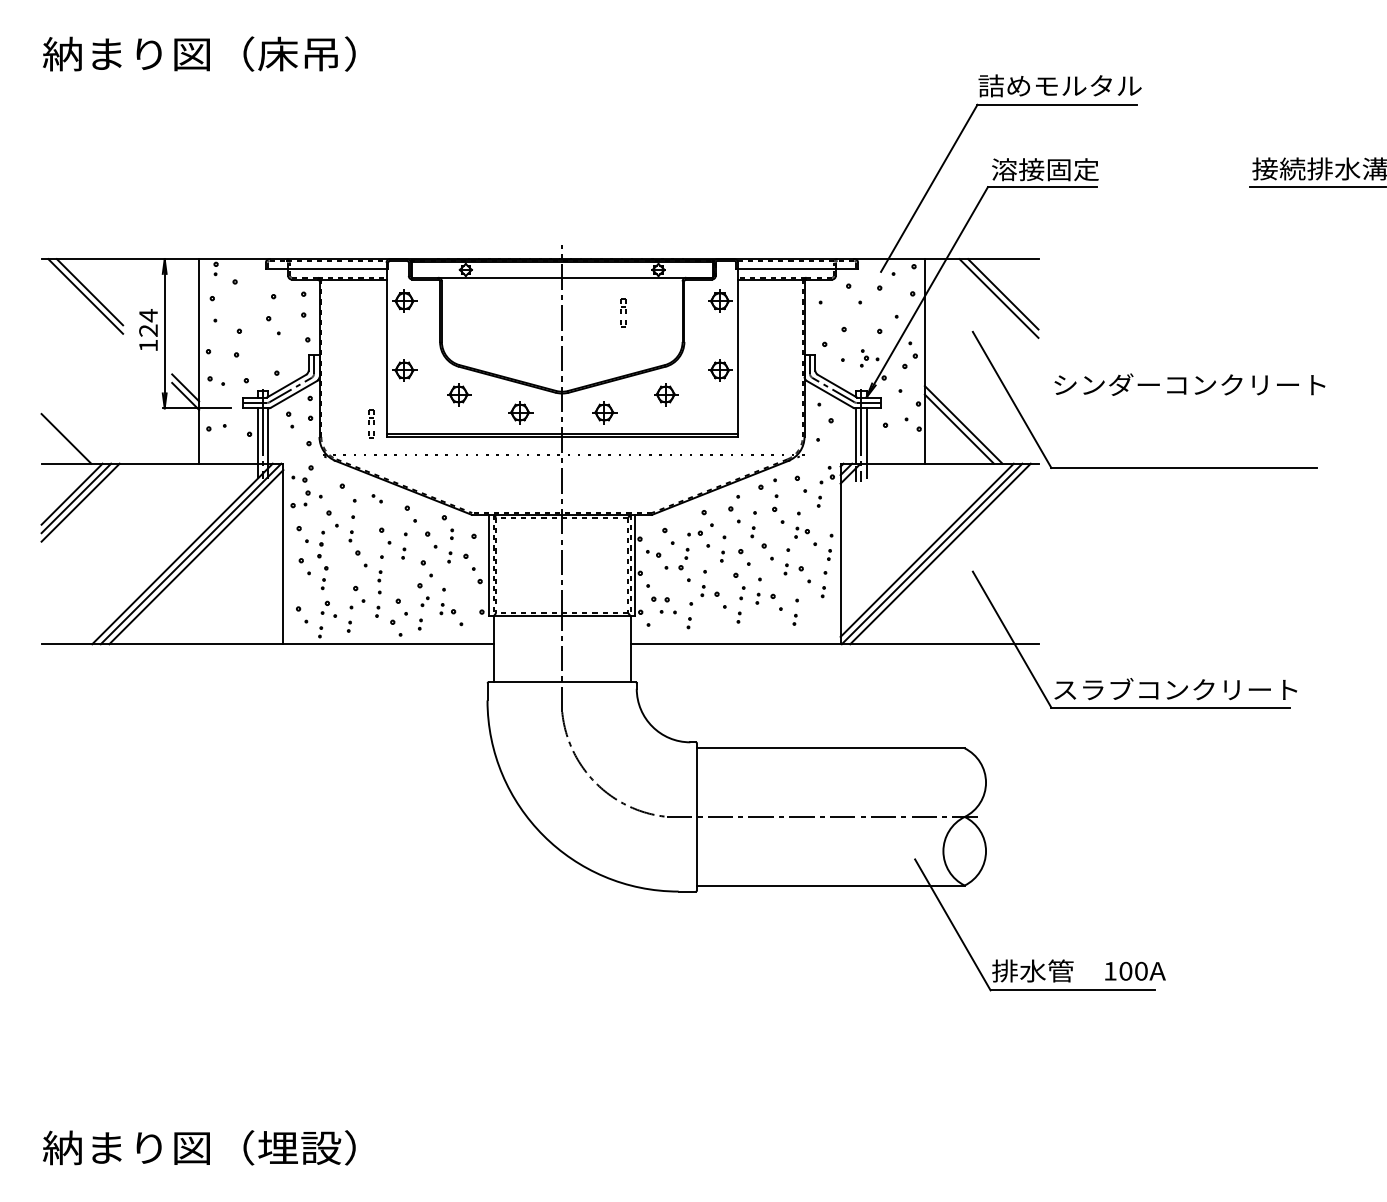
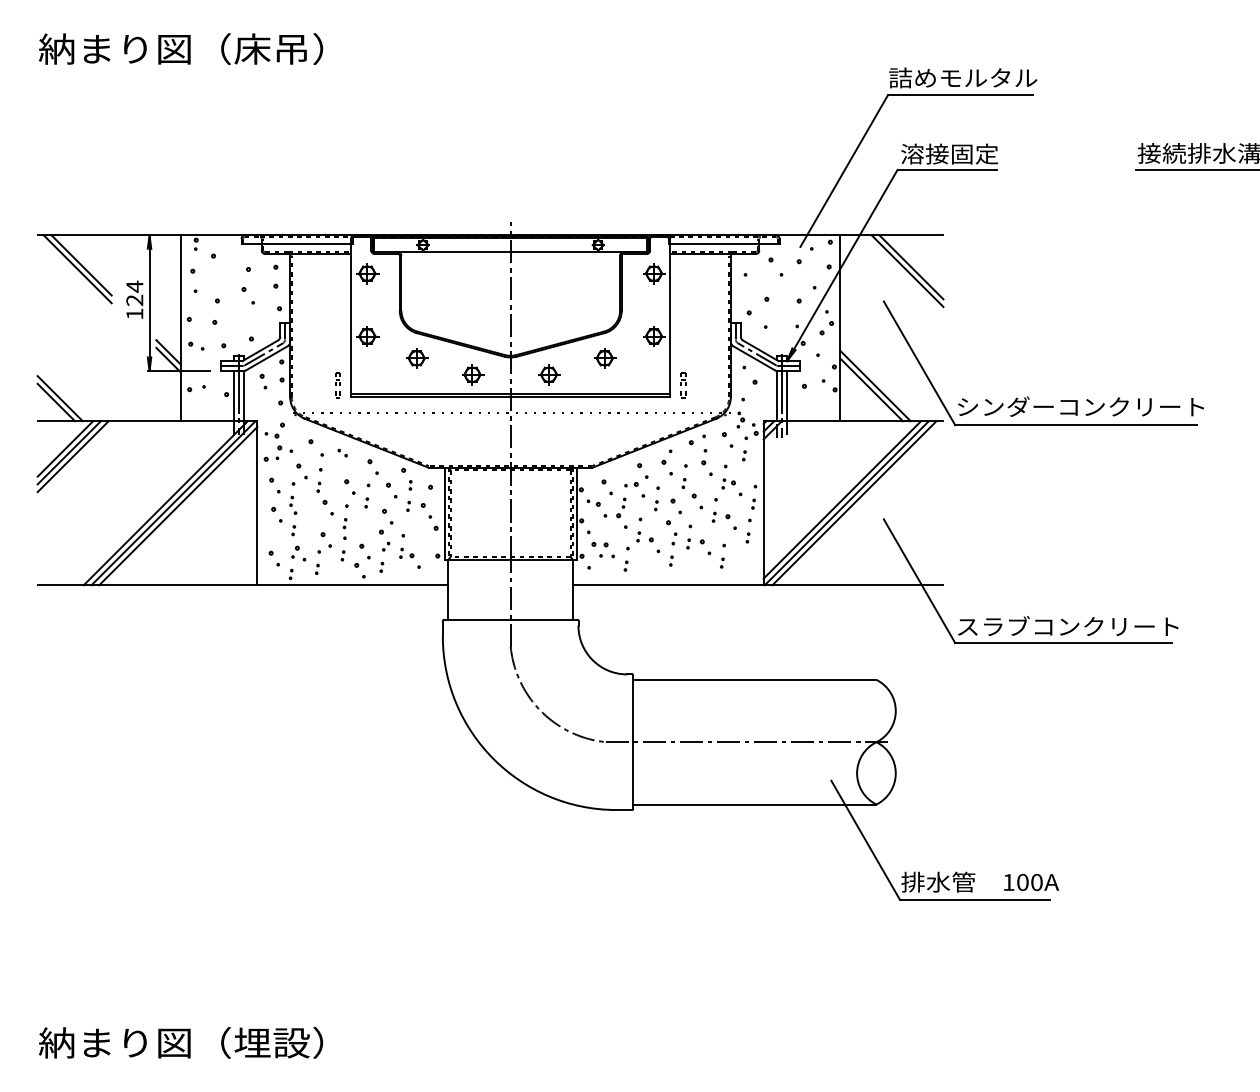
part: (623, 312) -> (683, 384), moved
part: (864, 358) -> (740, 420), moved
text: (1189, 384) -> (1080, 406), moved
line: (61, 442) -> (55, 401), added
part: (322, 555) -> (292, 504), size x0.71

